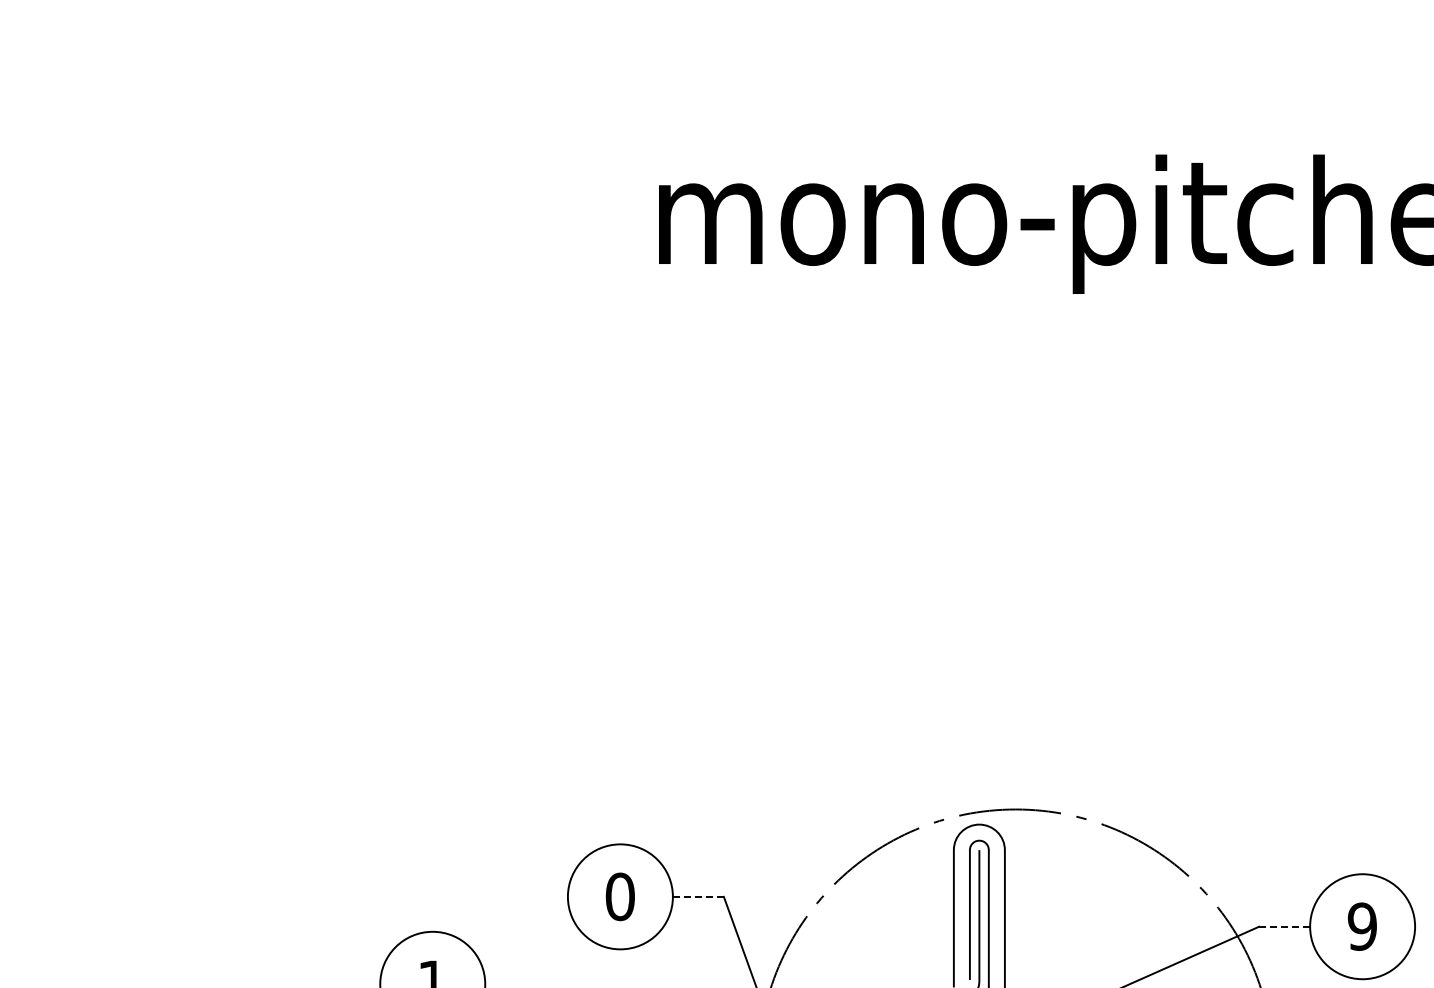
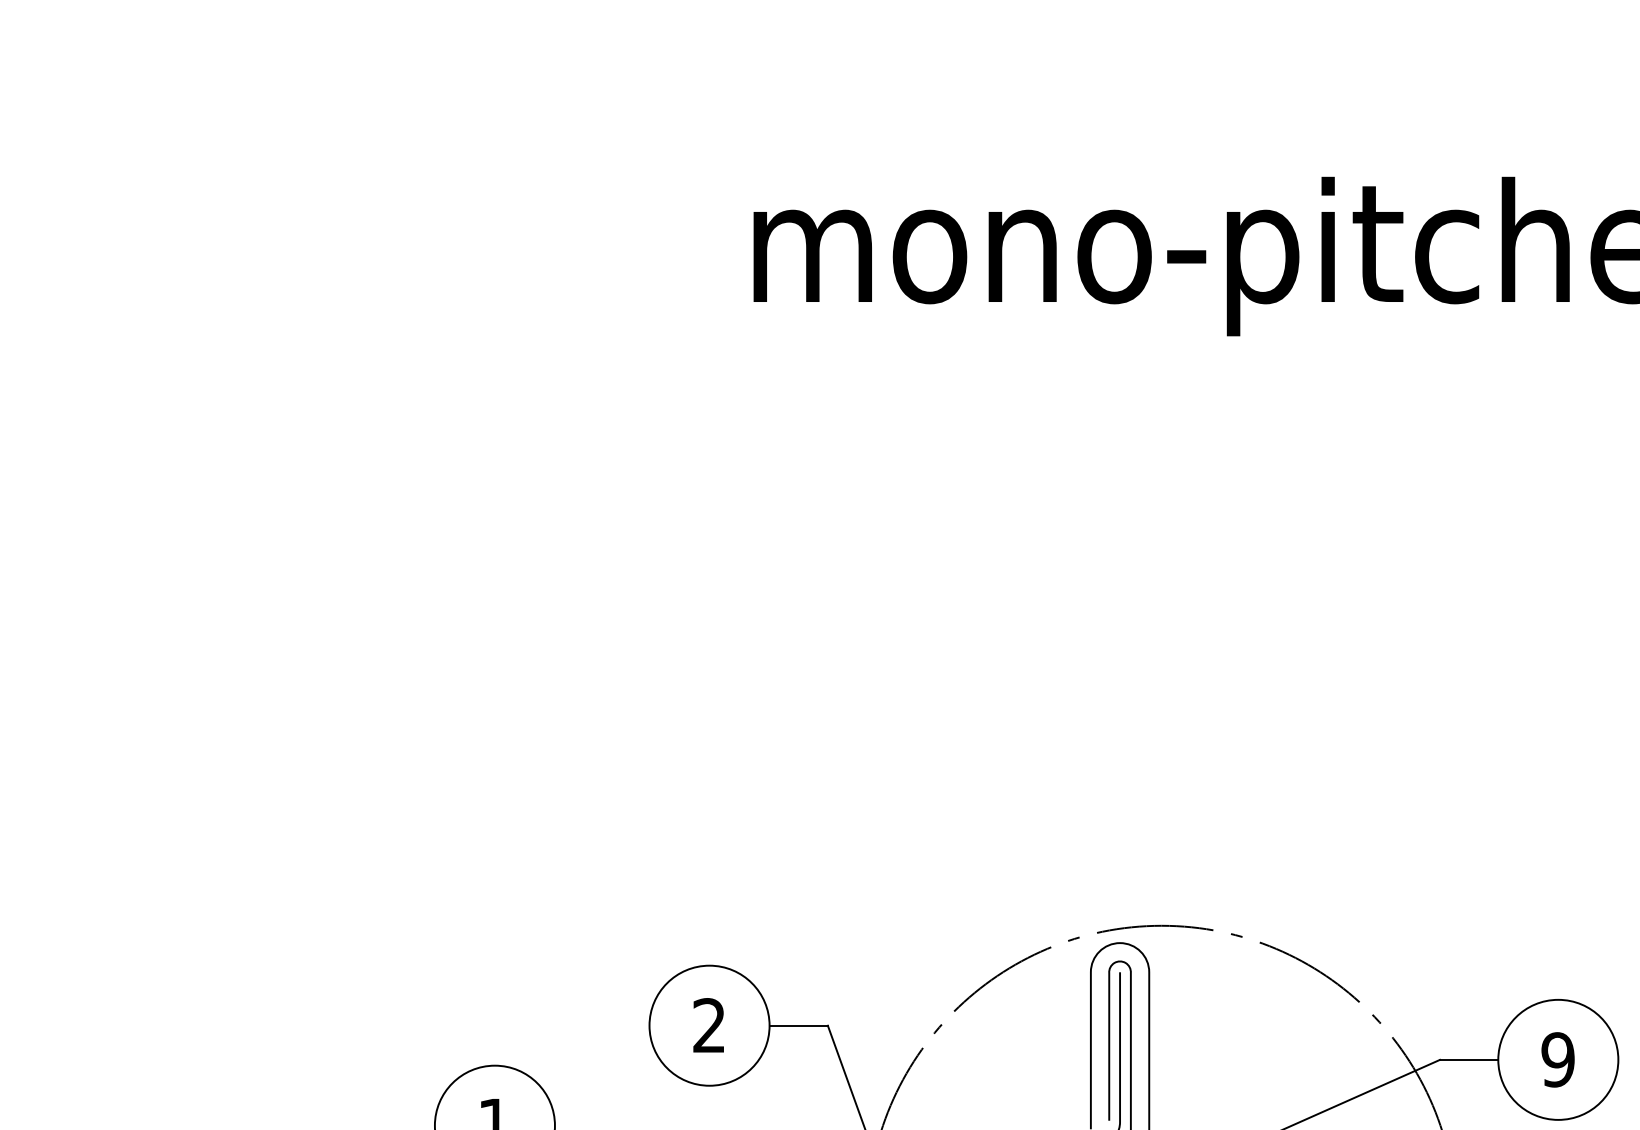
text: (619, 896) -> (708, 1025), 0 -> 2
line: (698, 896) -> (798, 1025), dashed -> solid
line: (1284, 926) -> (1468, 1059), dashed -> solid

